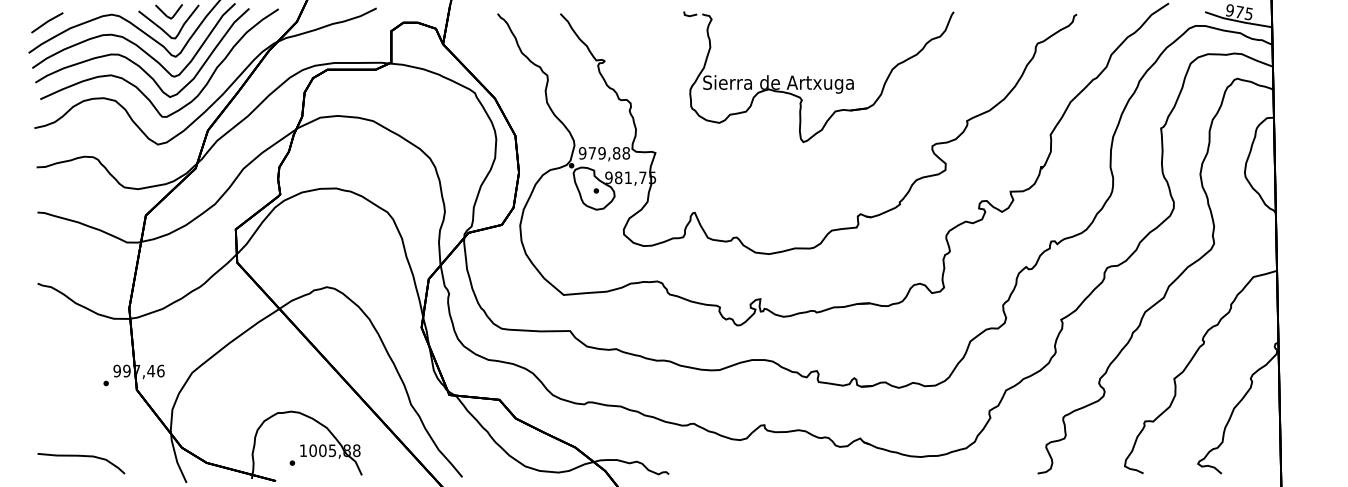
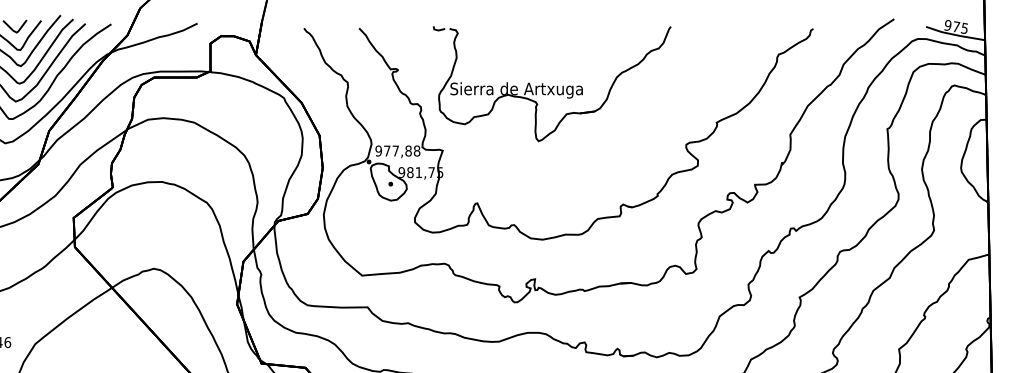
part: (818, 77) -> (551, 84), moved
text: (601, 153) -> (395, 151), 979,88 -> 977,88

